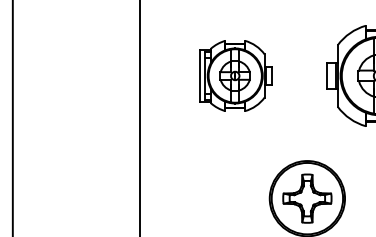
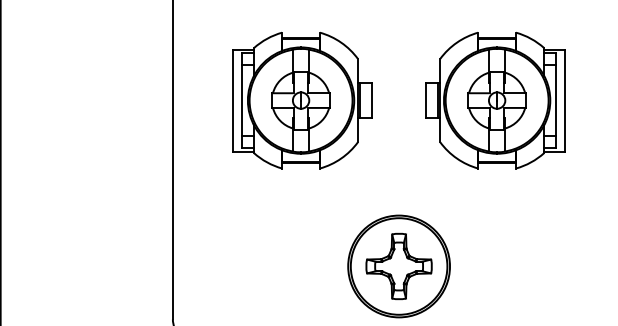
part: (235, 75) -> (302, 100), size x1.43

